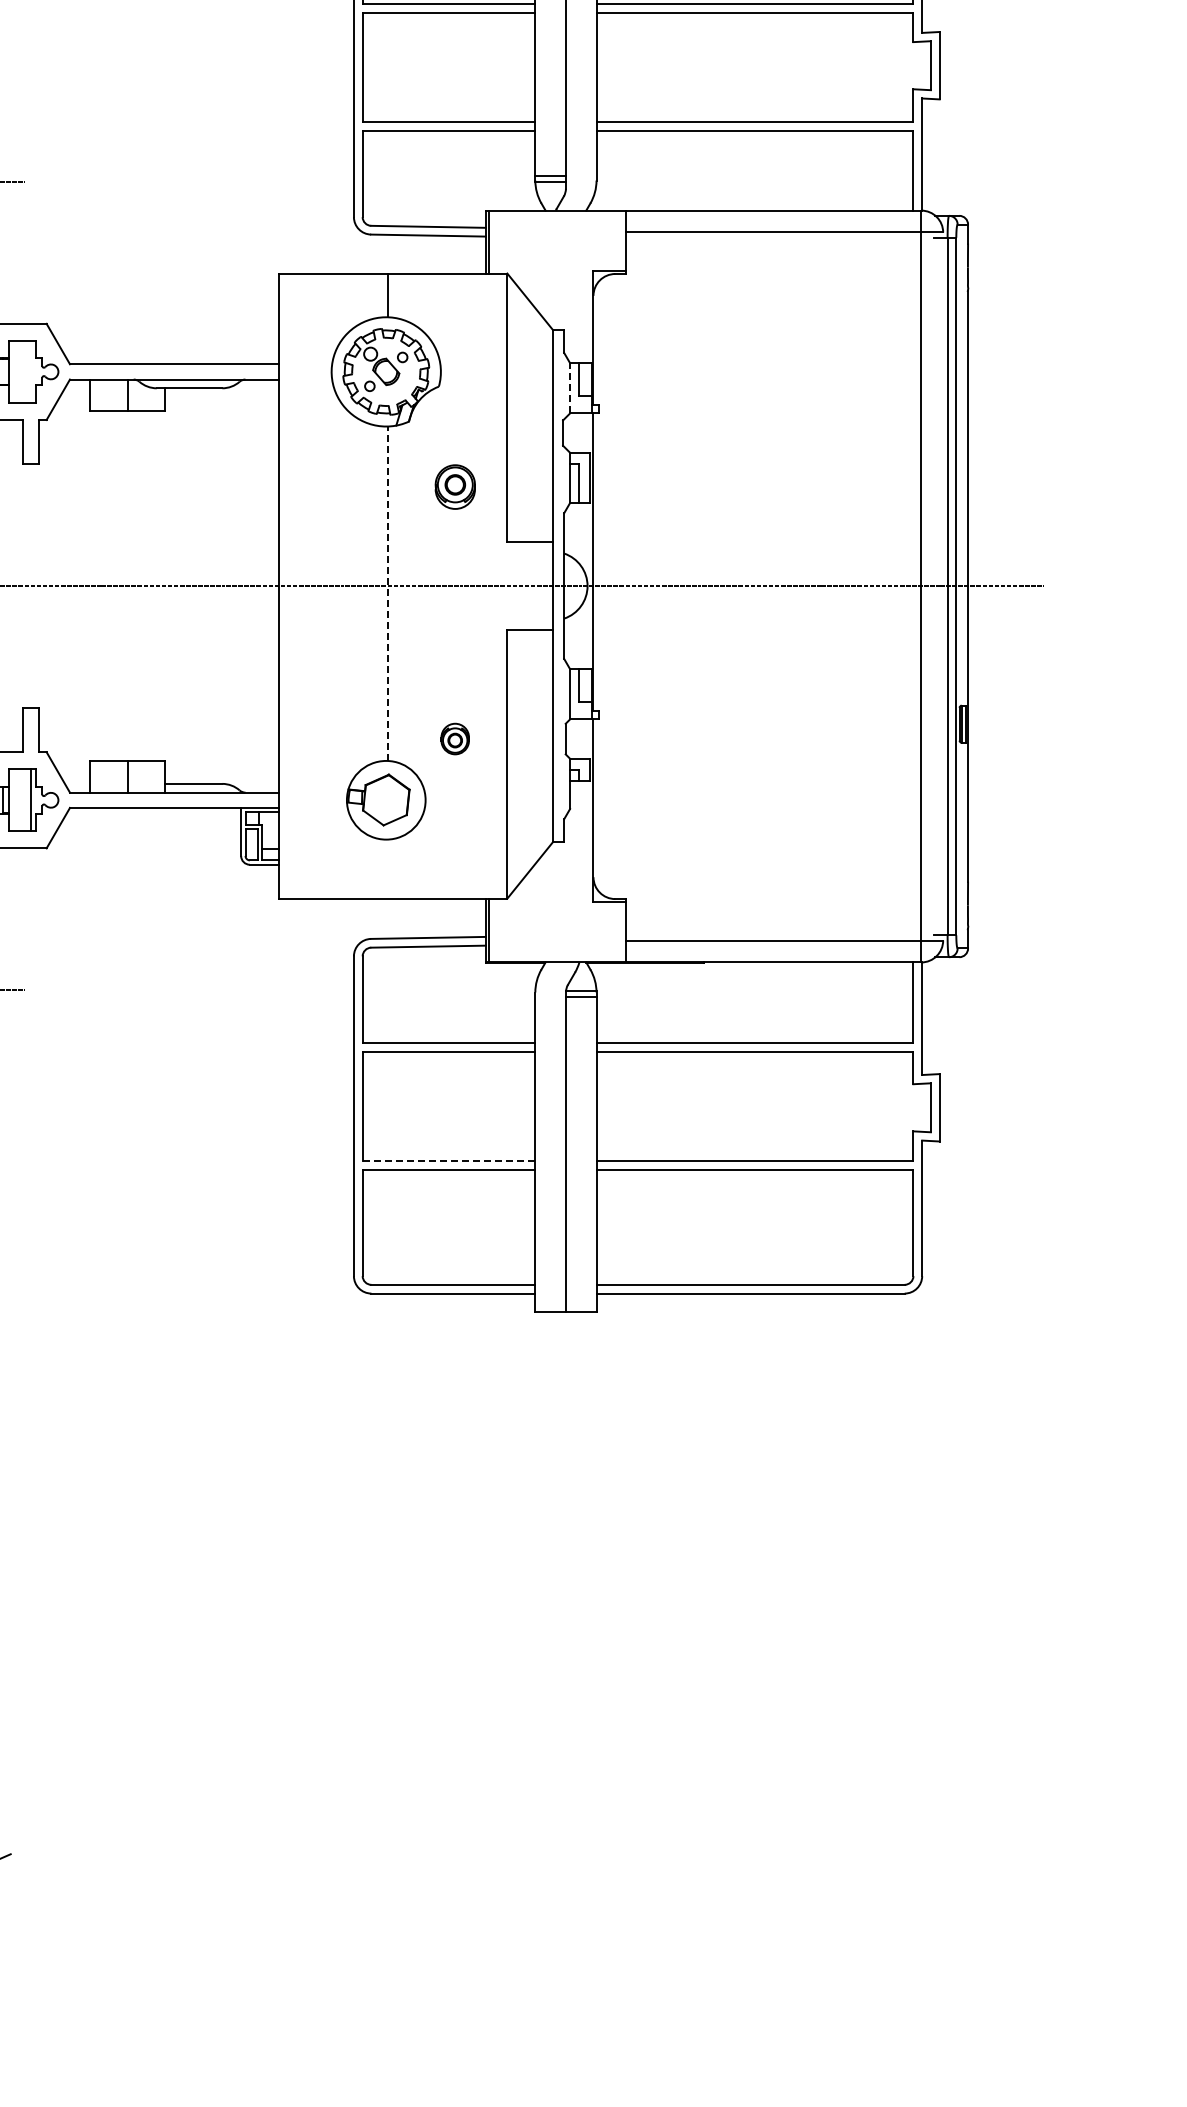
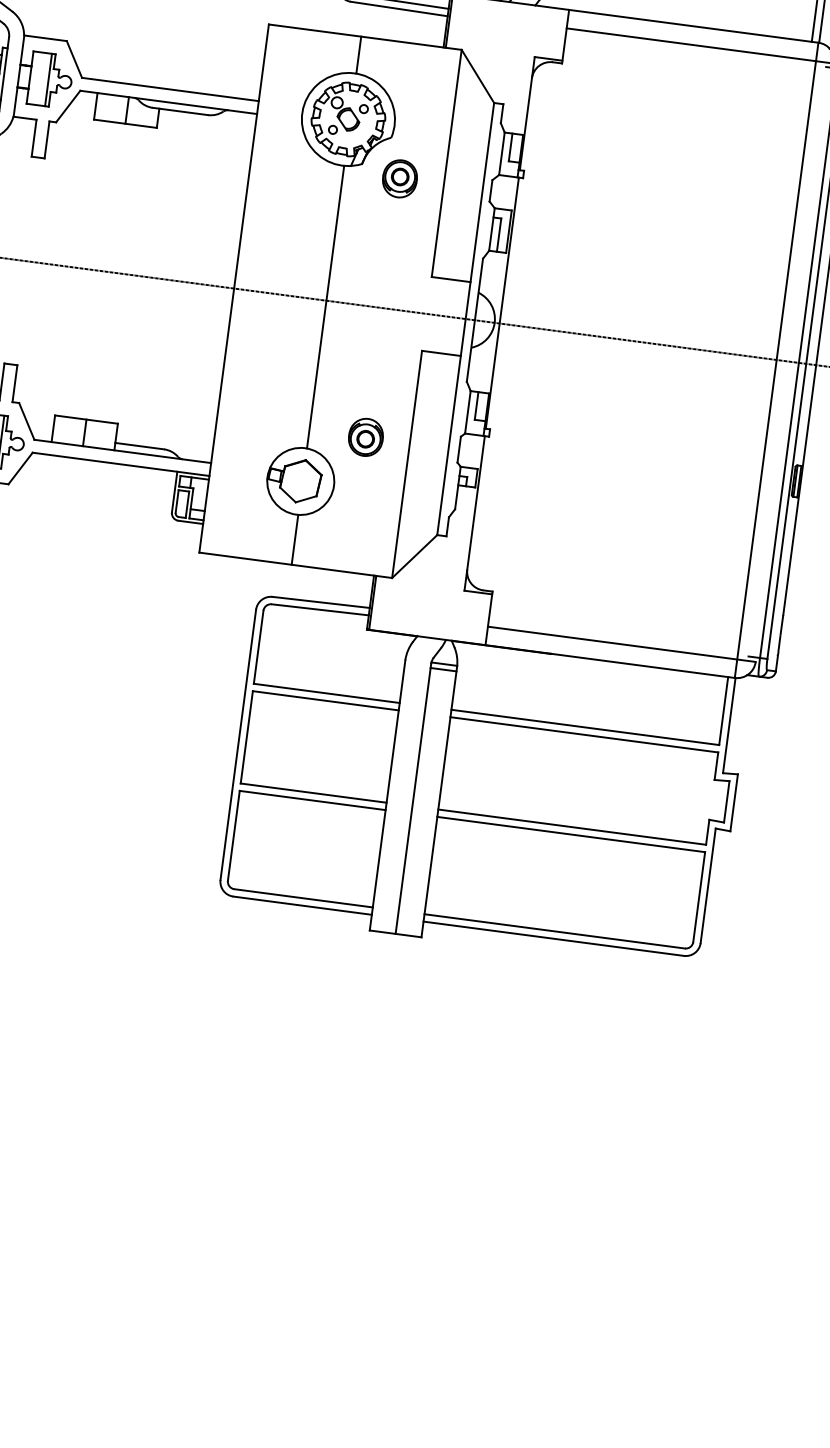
line: (31, 371) -> (48, 79), added
line: (570, 387) -> (502, 153), dashed -> solid
part: (454, 486) -> (399, 178), moved
line: (388, 593) -> (325, 306), dashed -> solid
part: (454, 738) -> (365, 436), size x1.43
line: (388, 868) -> (295, 539), added
line: (448, 1160) -> (313, 792), dashed -> solid

